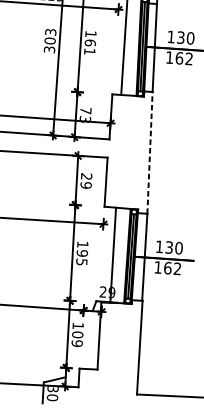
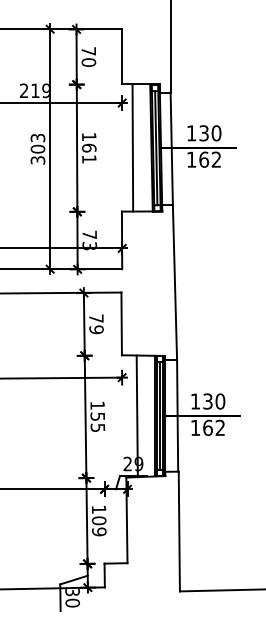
line: (149, 152) -> (174, 282), dashed -> solid
text: (86, 176) -> (96, 318), 29 -> 79
text: (82, 253) -> (97, 416), 195 -> 155

